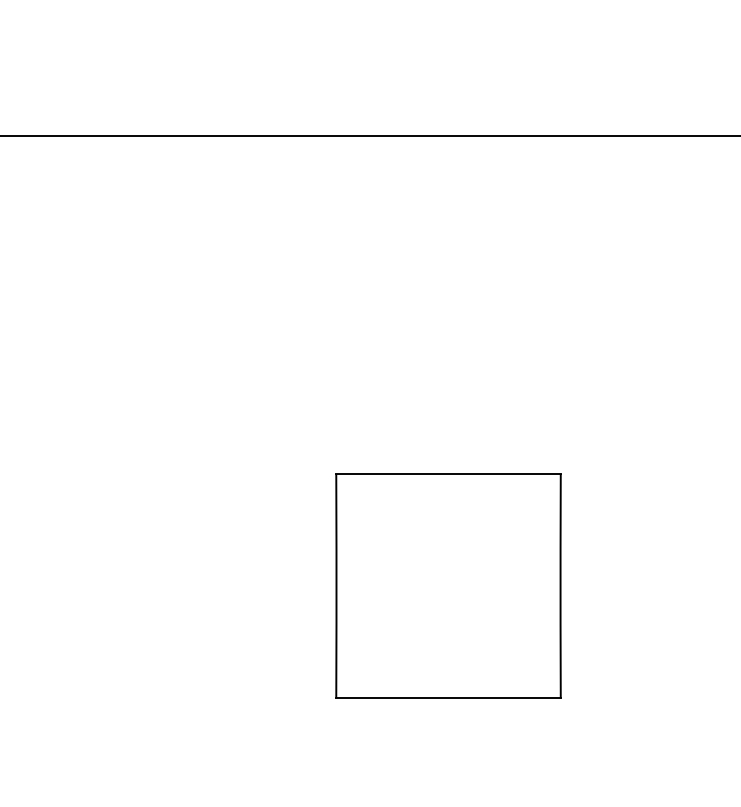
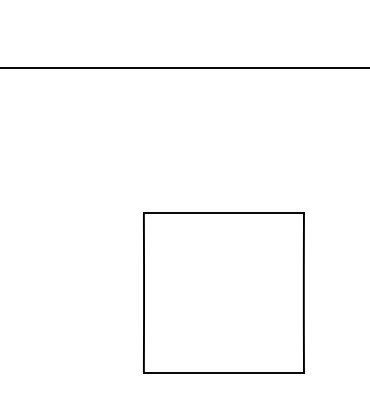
part: (447, 585) -> (223, 292), size x1.43

